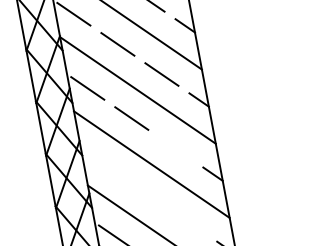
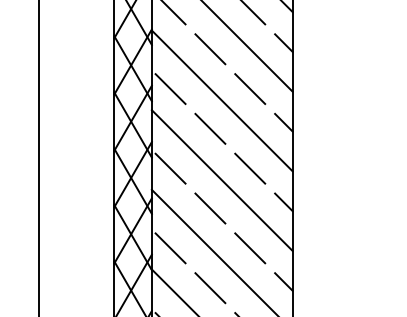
line: (176, 148) -> (250, 168), added
line: (101, 162) -> (170, 168), added
line: (145, 192) -> (210, 208), added
line: (189, 223) -> (250, 248), added

